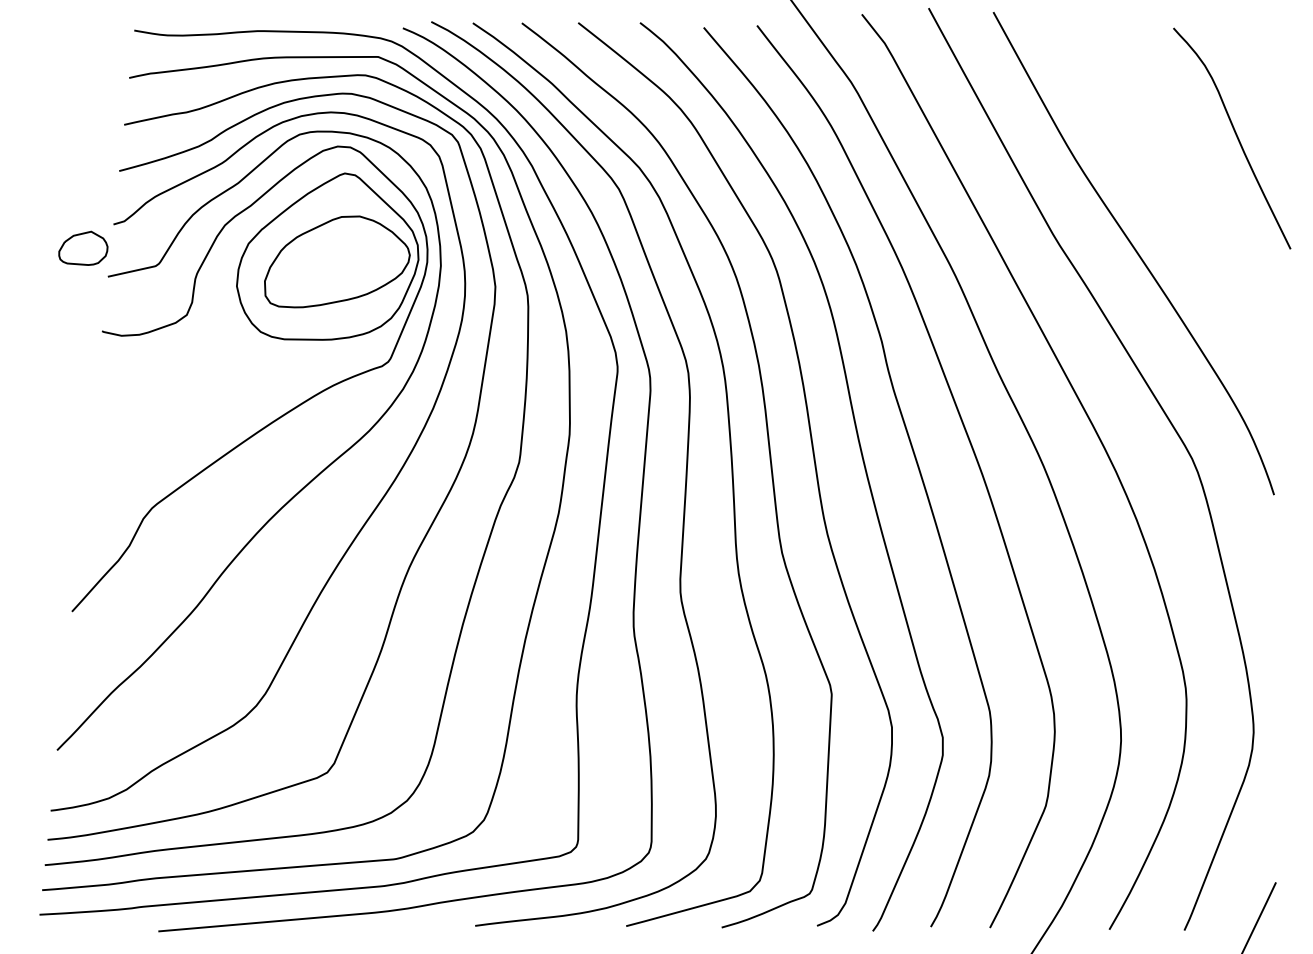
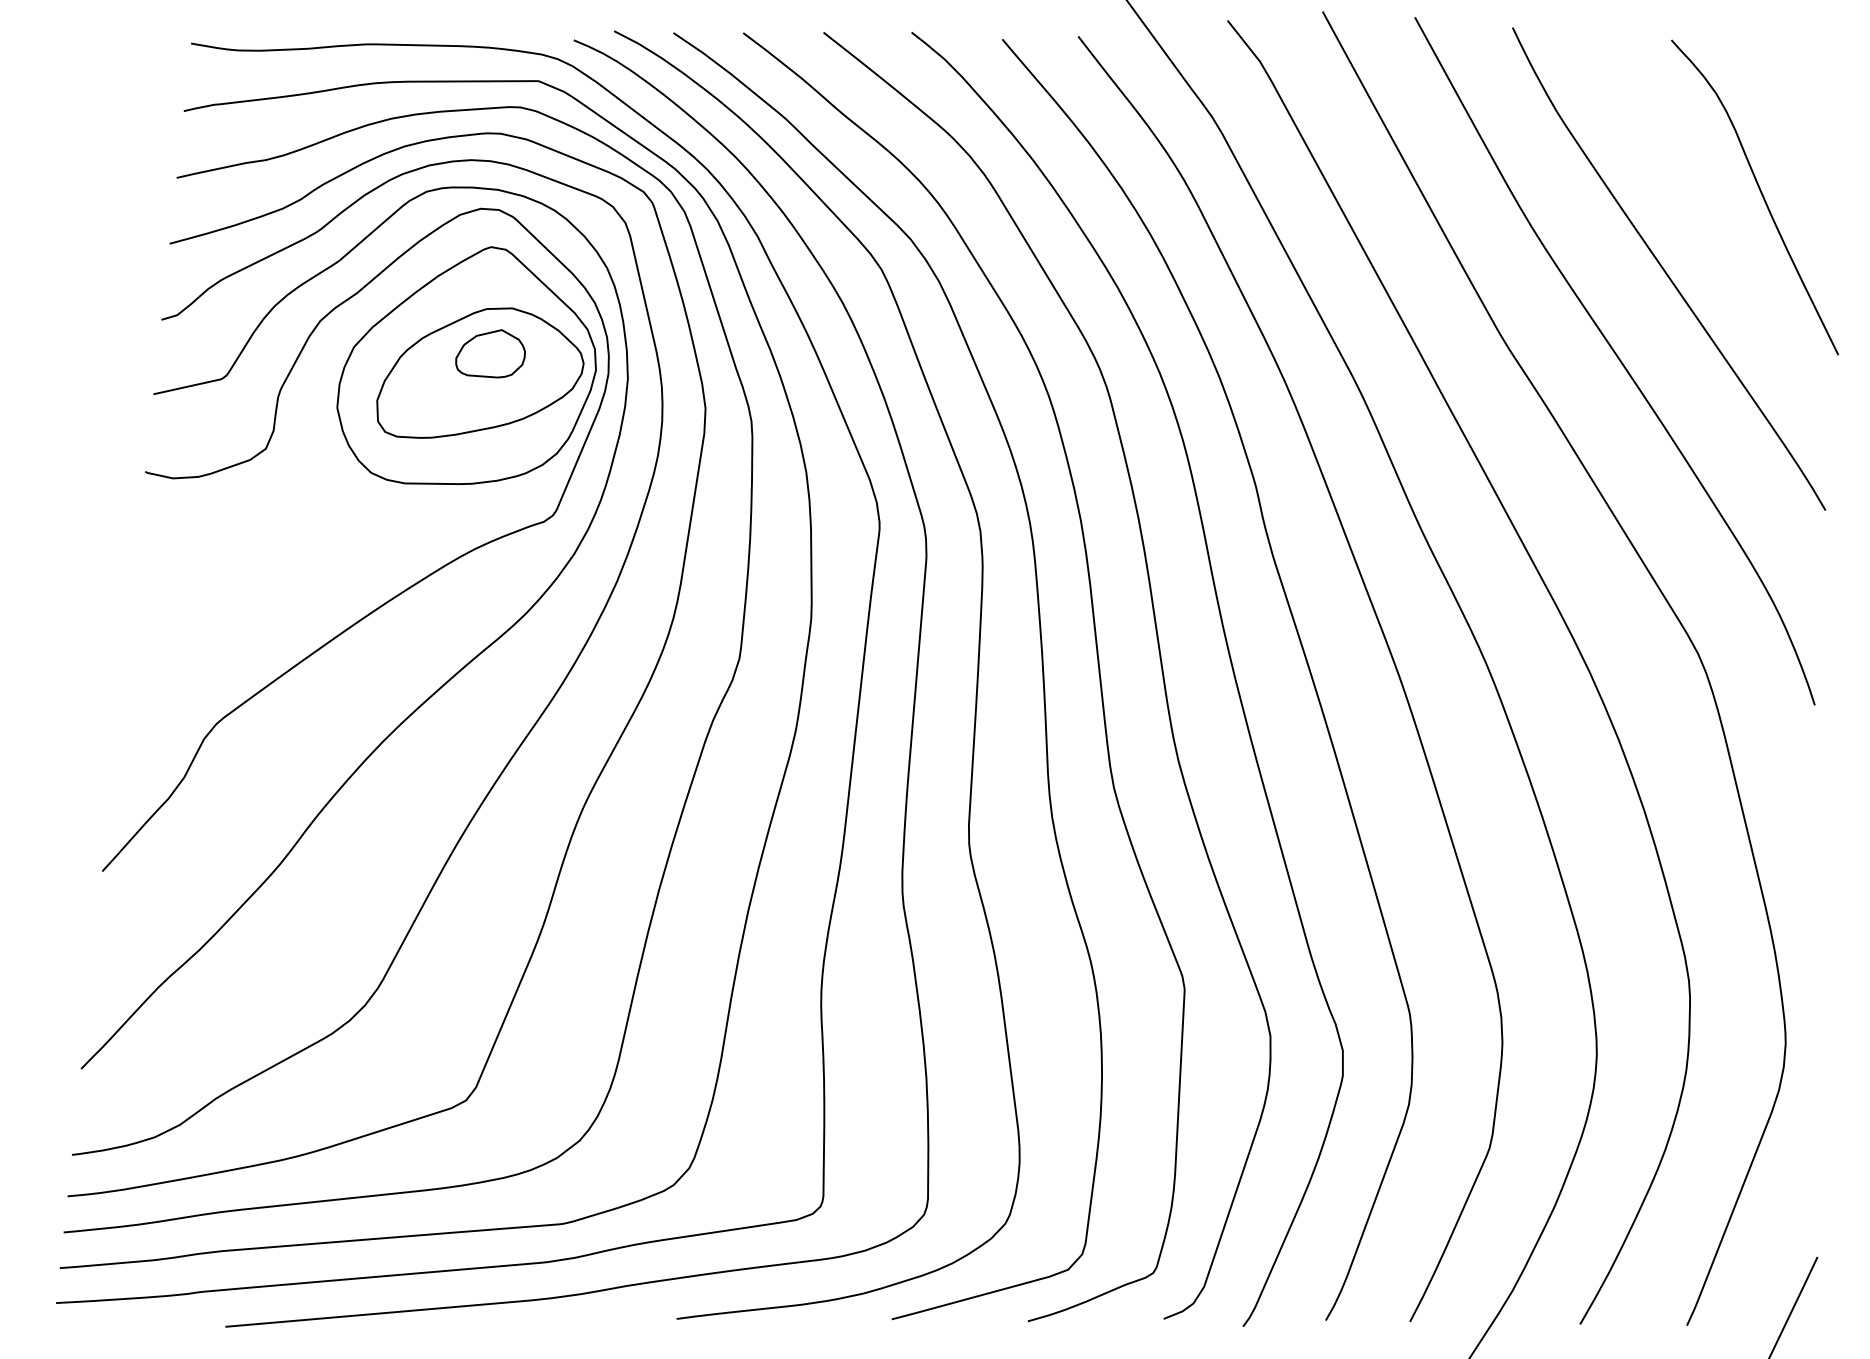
curve: (1170, 190) -> (1666, 271), added
part: (83, 248) -> (490, 353), moved

